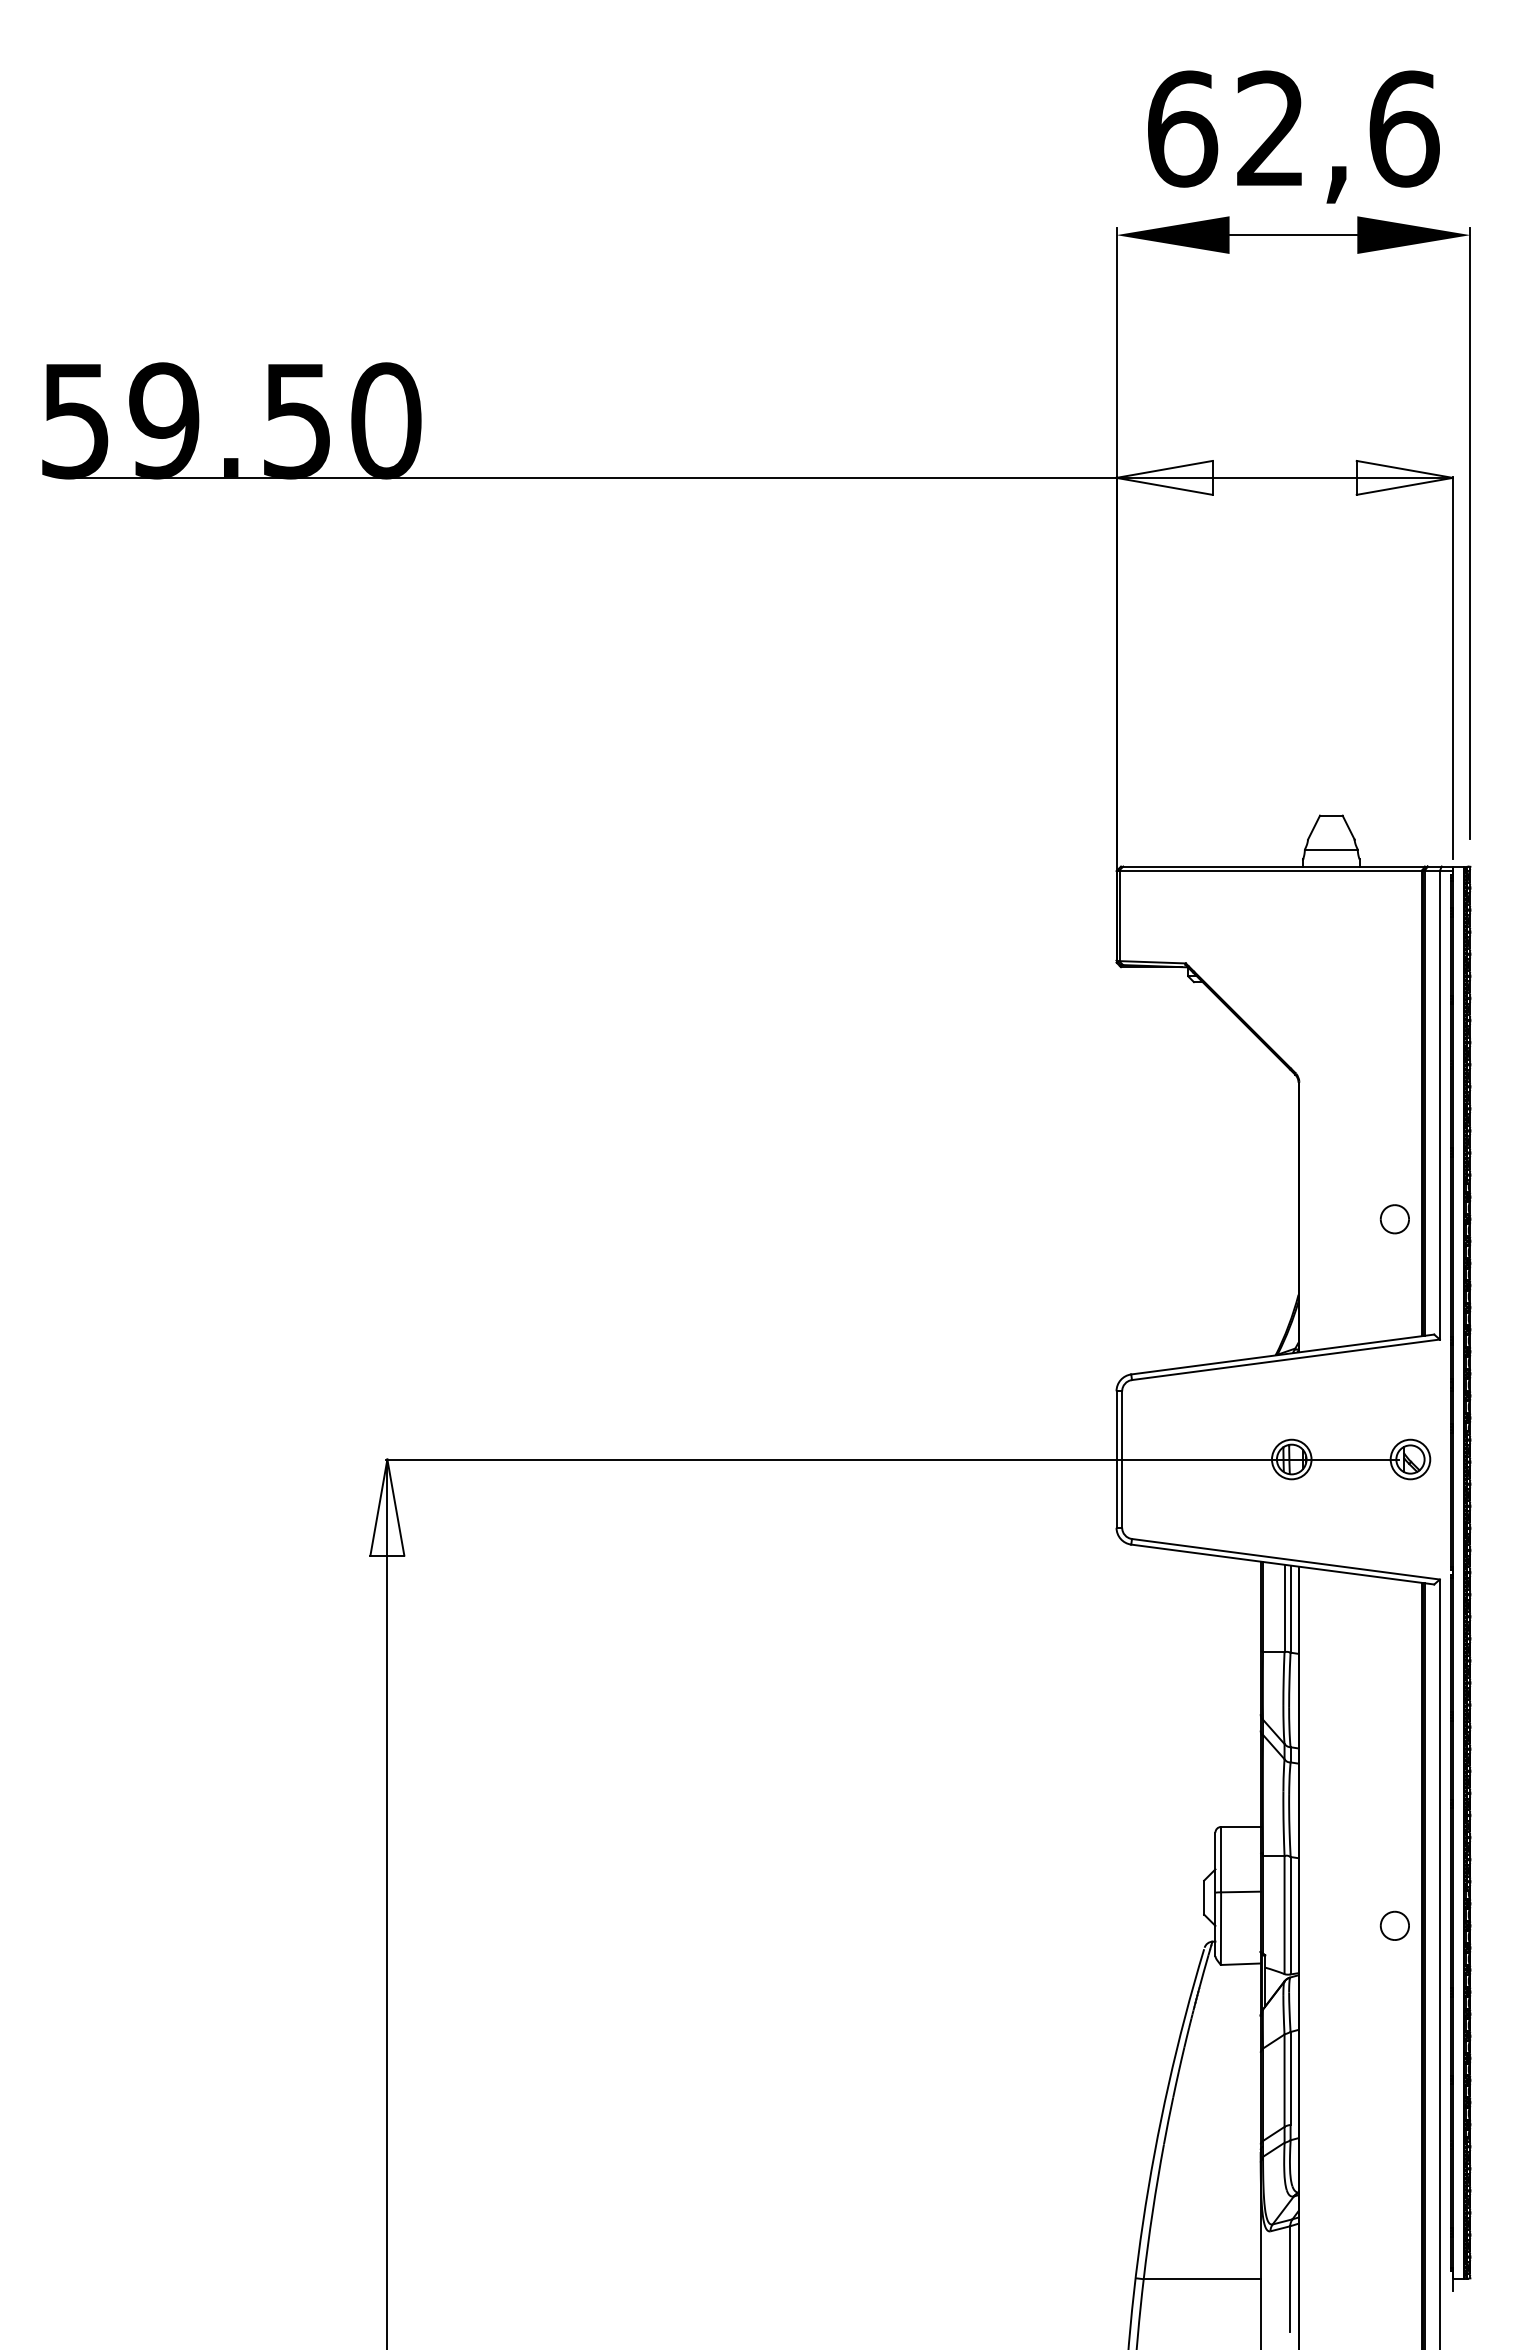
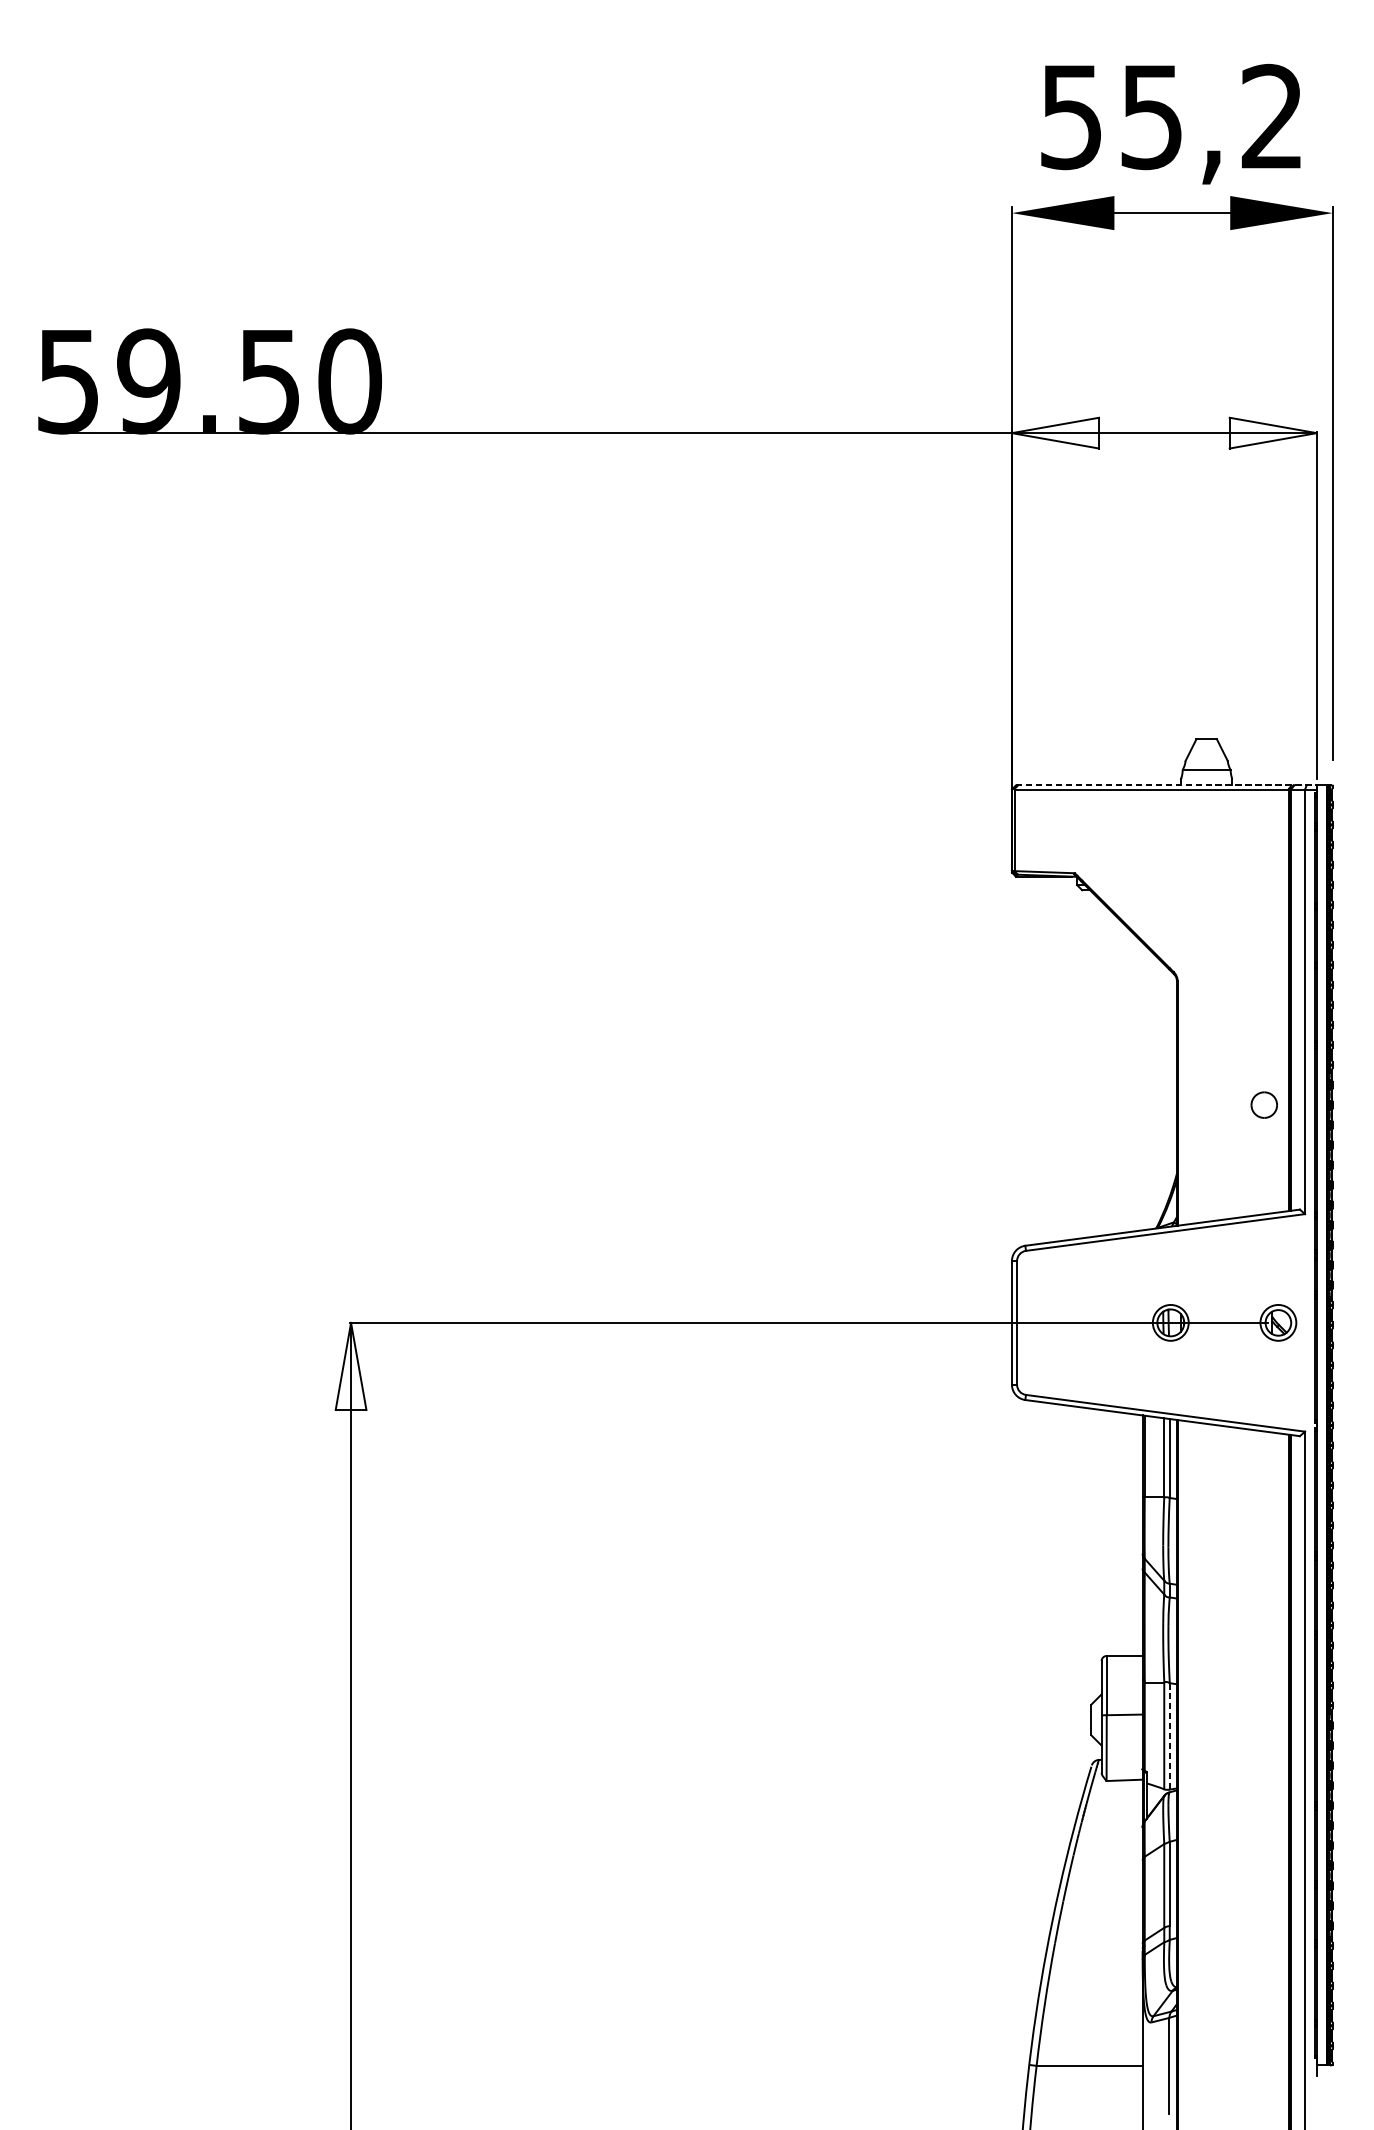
text: (1293, 128) -> (1172, 116), 62,6 -> 55,2
line: (1286, 866) -> (1166, 785), solid -> dashed
line: (1290, 1915) -> (1169, 1736), solid -> dashed
part: (1394, 1925) -> (1263, 1745), removed

